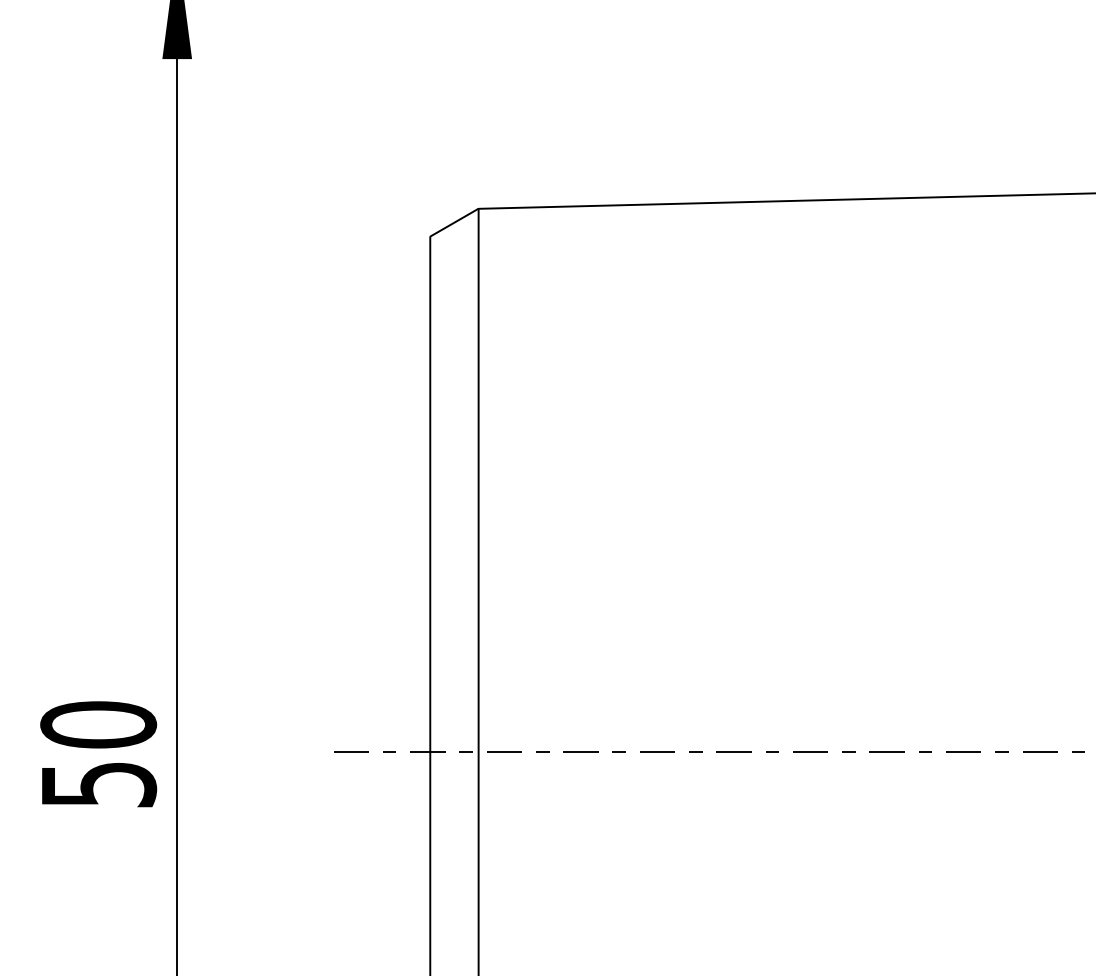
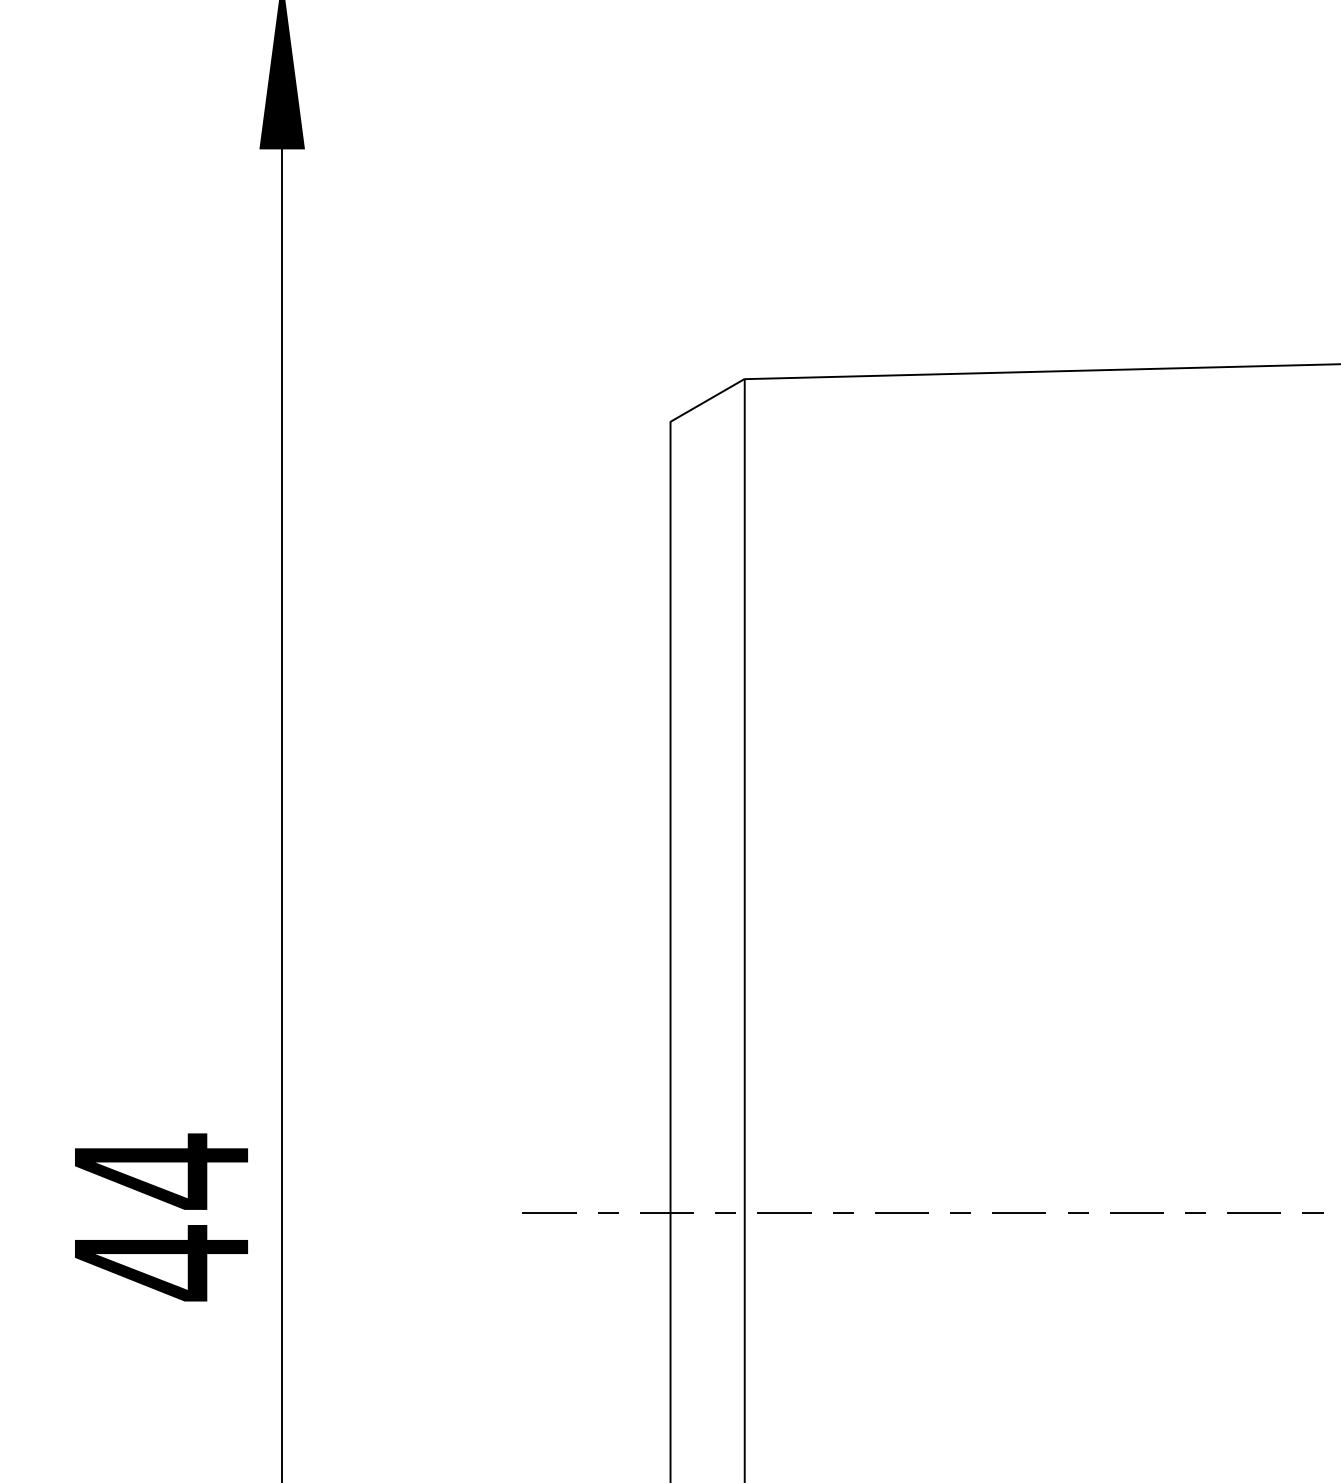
text: (98, 754) -> (161, 1216), 50 -> 44

